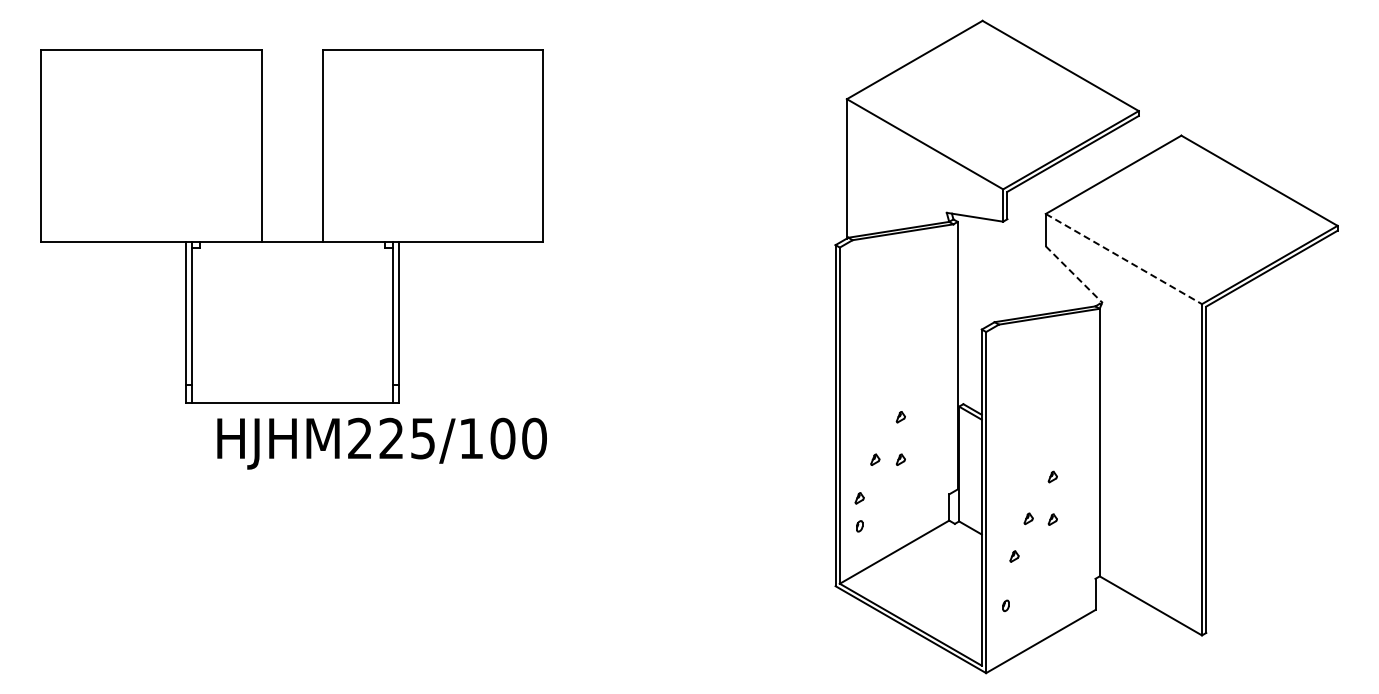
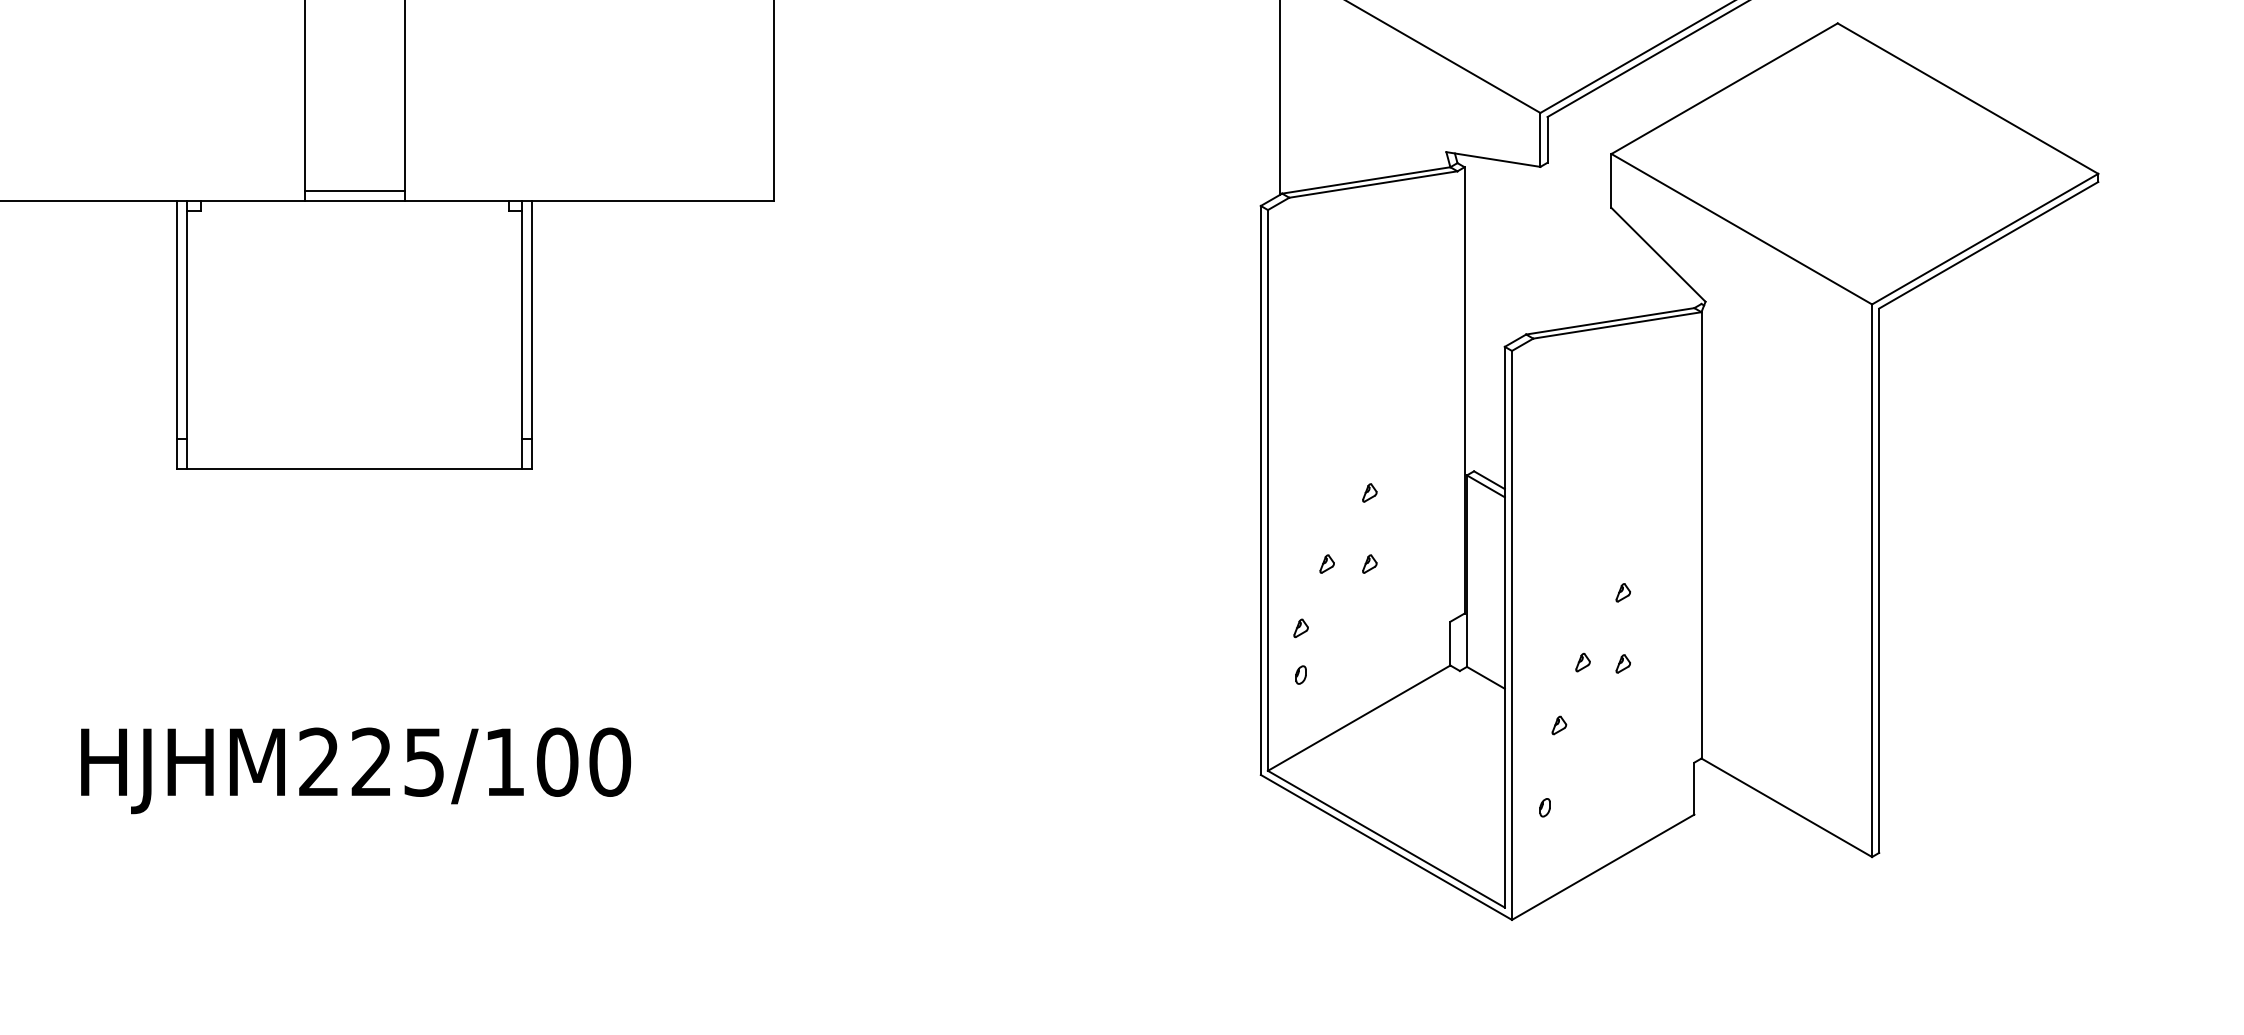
line: (292, 236) -> (354, 191), added
line: (1124, 259) -> (1742, 229), dashed -> solid
line: (1073, 274) -> (1657, 254), dashed -> solid
text: (381, 443) -> (354, 770), moved

